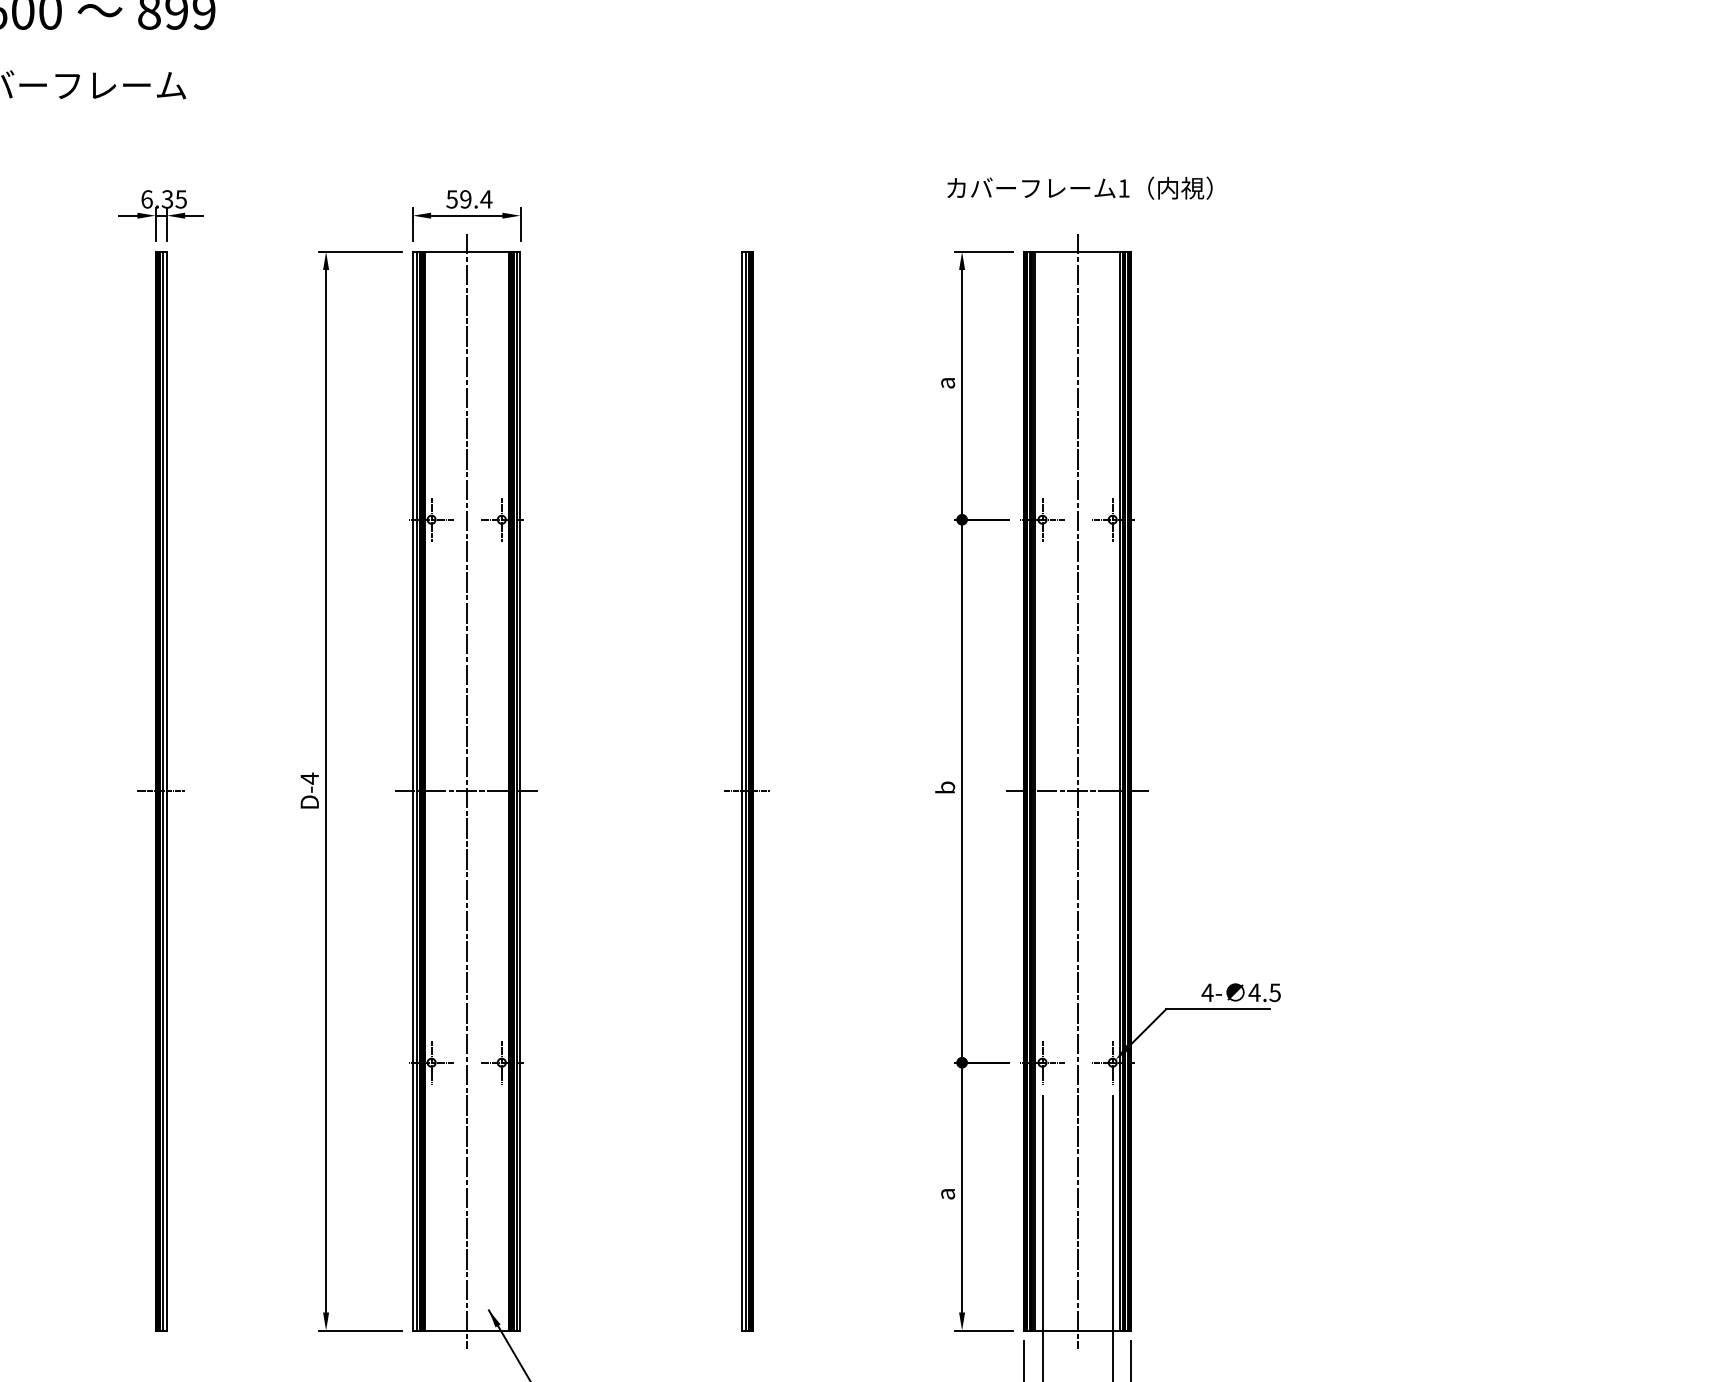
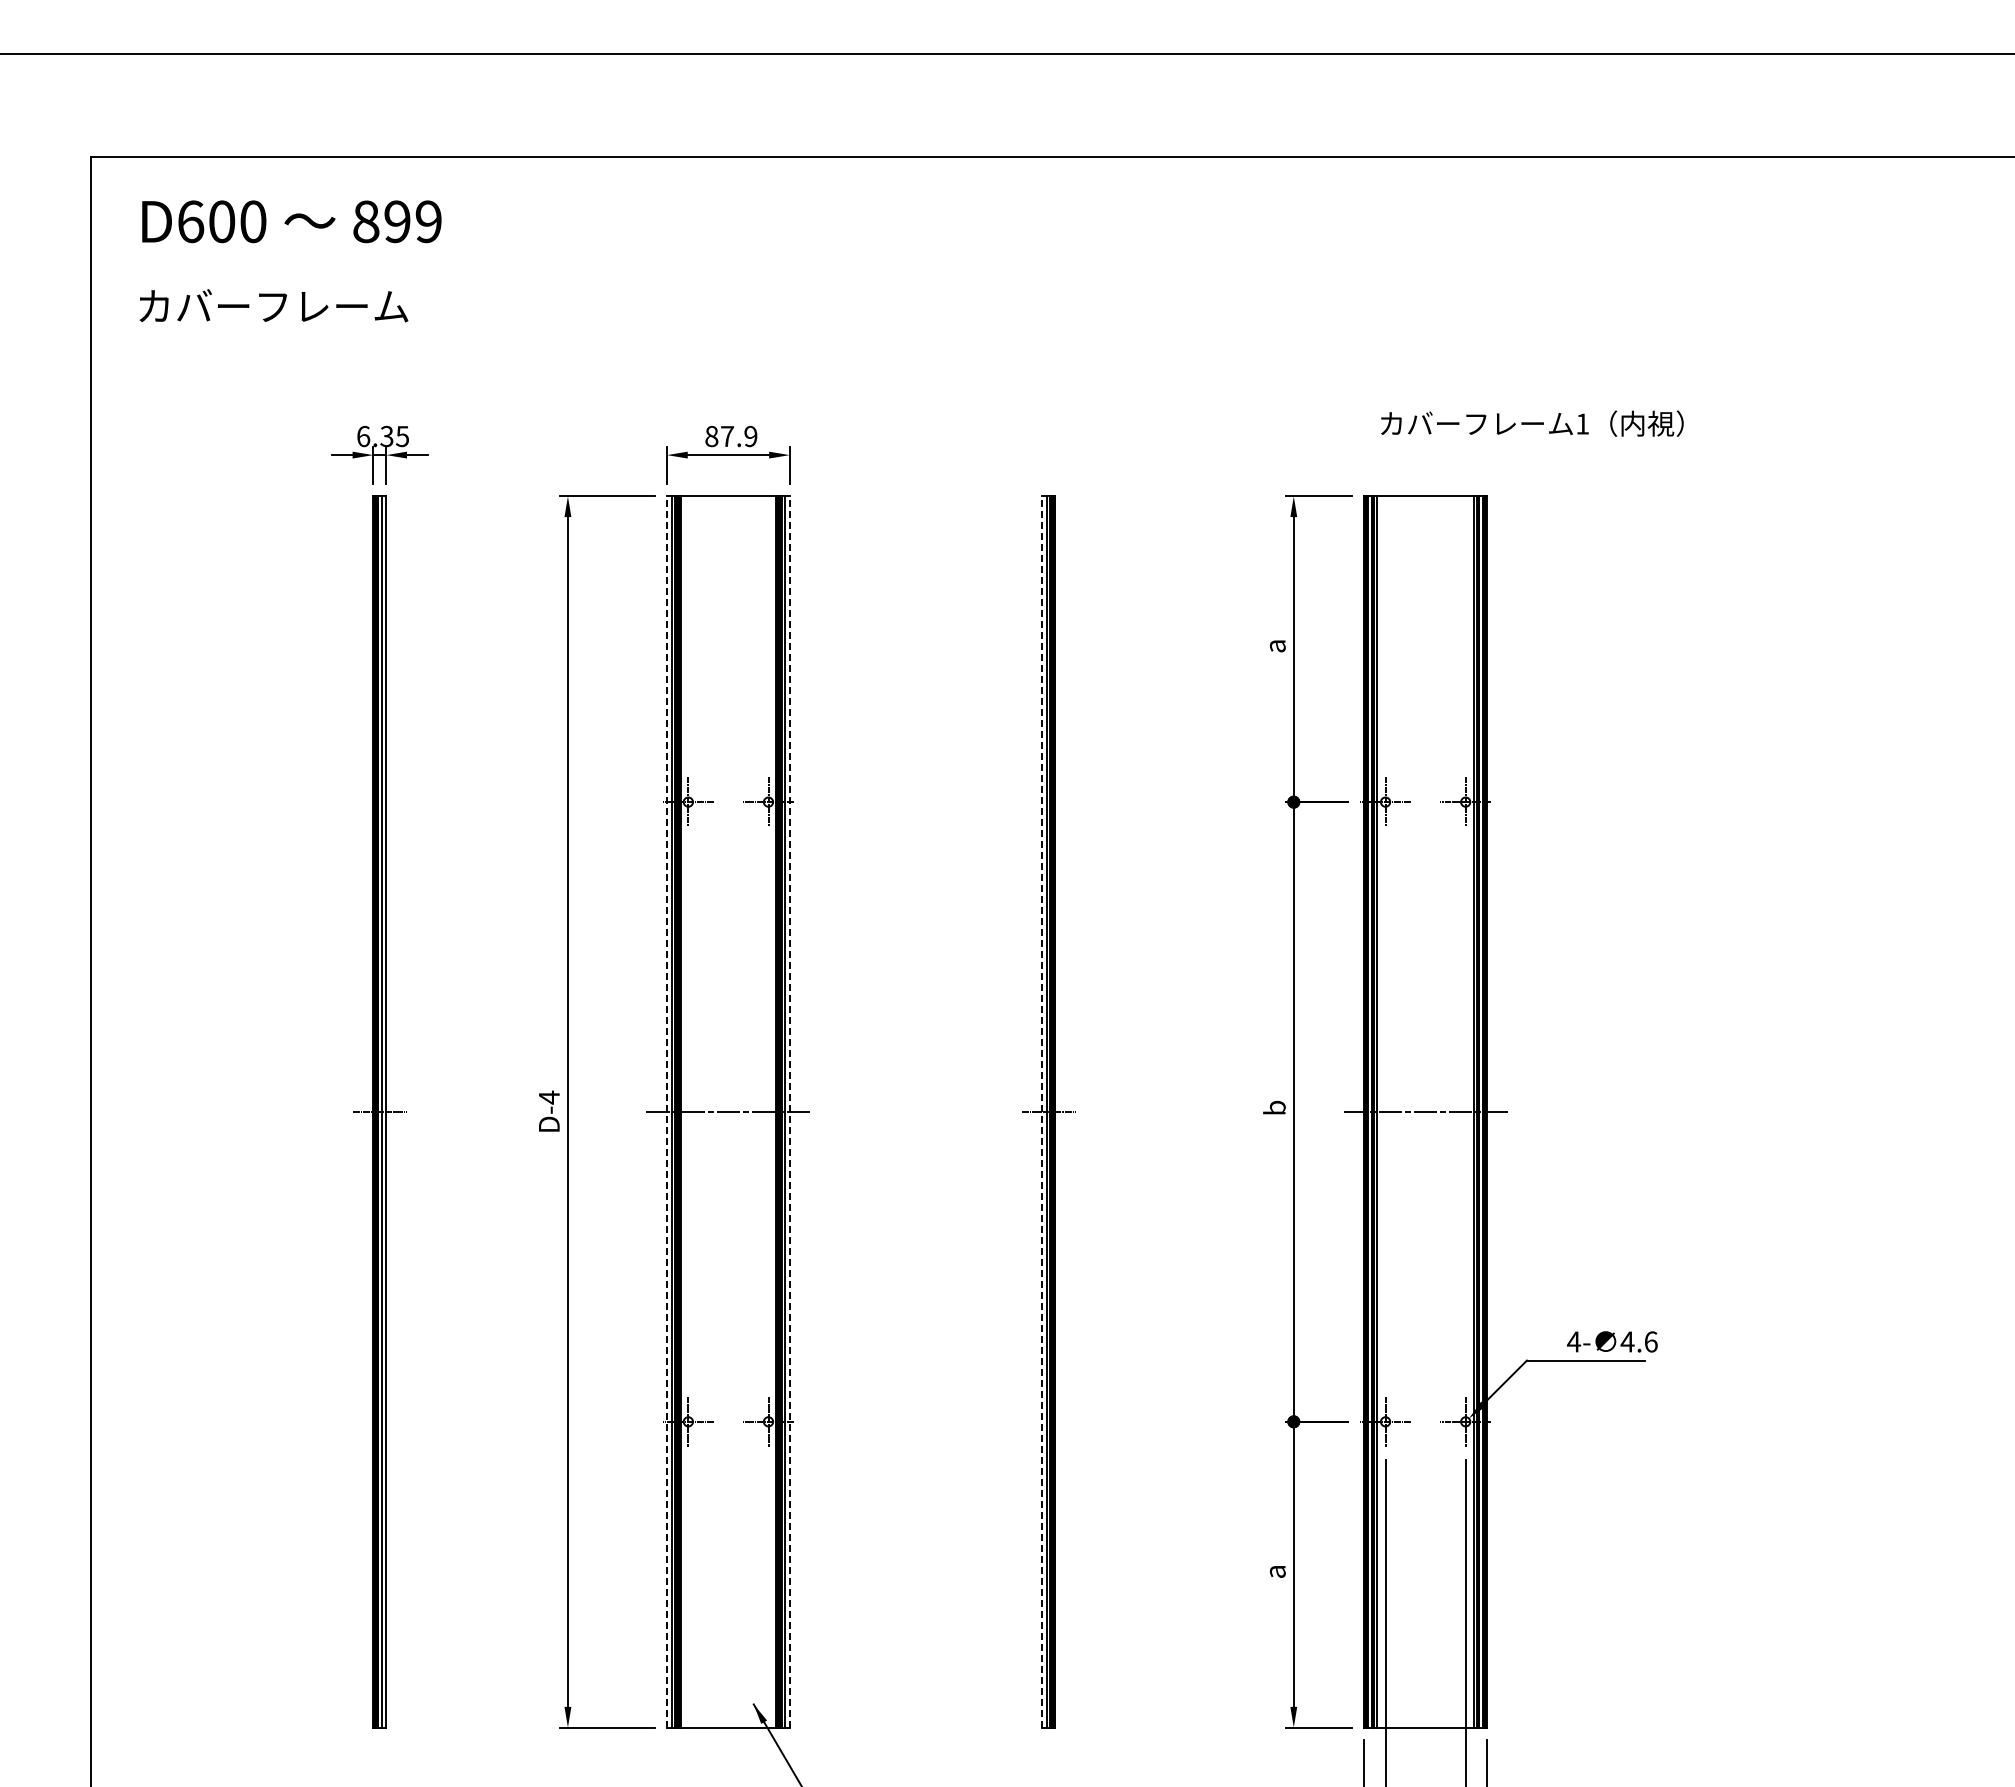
text: (1080, 188) -> (1532, 423), moved
text: (469, 199) -> (731, 436), 59.4 -> 87.9
line: (413, 790) -> (667, 1111), solid -> dashed
line: (466, 790) -> (728, 1111), removed
line: (520, 790) -> (789, 1111), solid -> dashed
line: (741, 790) -> (1042, 1111), solid -> dashed
line: (1077, 790) -> (1425, 1111), removed
text: (1274, 992) -> (1650, 1341), 4.5 -> 4.6

